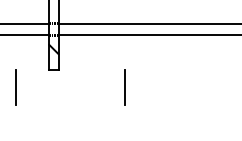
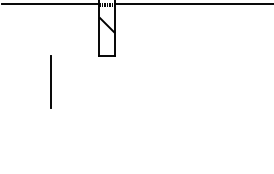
line: (124, 87) -> (211, 81), removed

